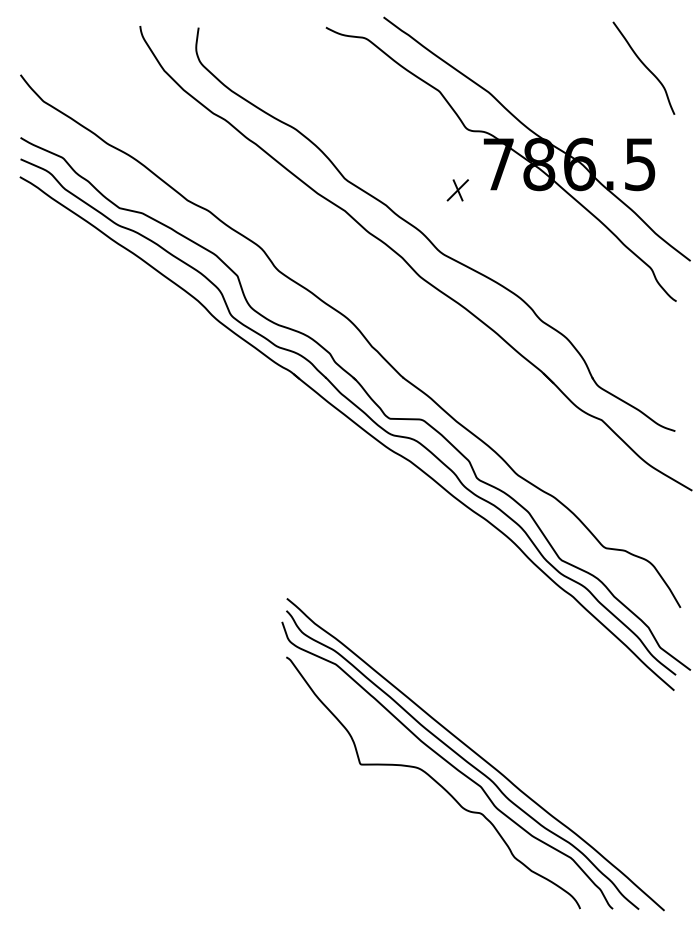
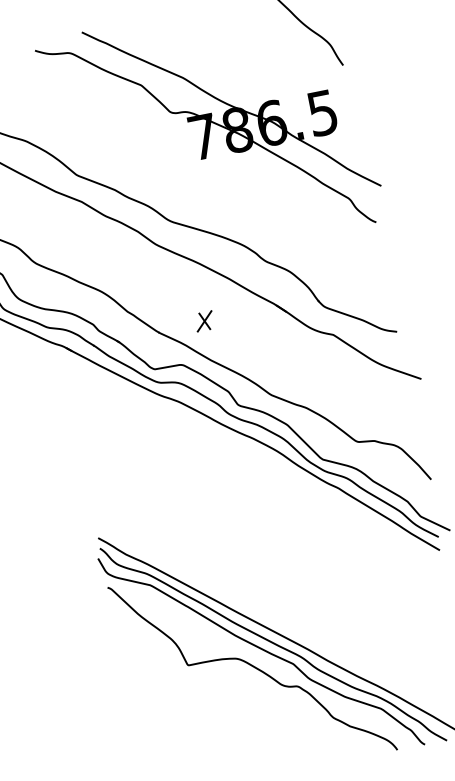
part: (457, 190) -> (204, 321), moved

